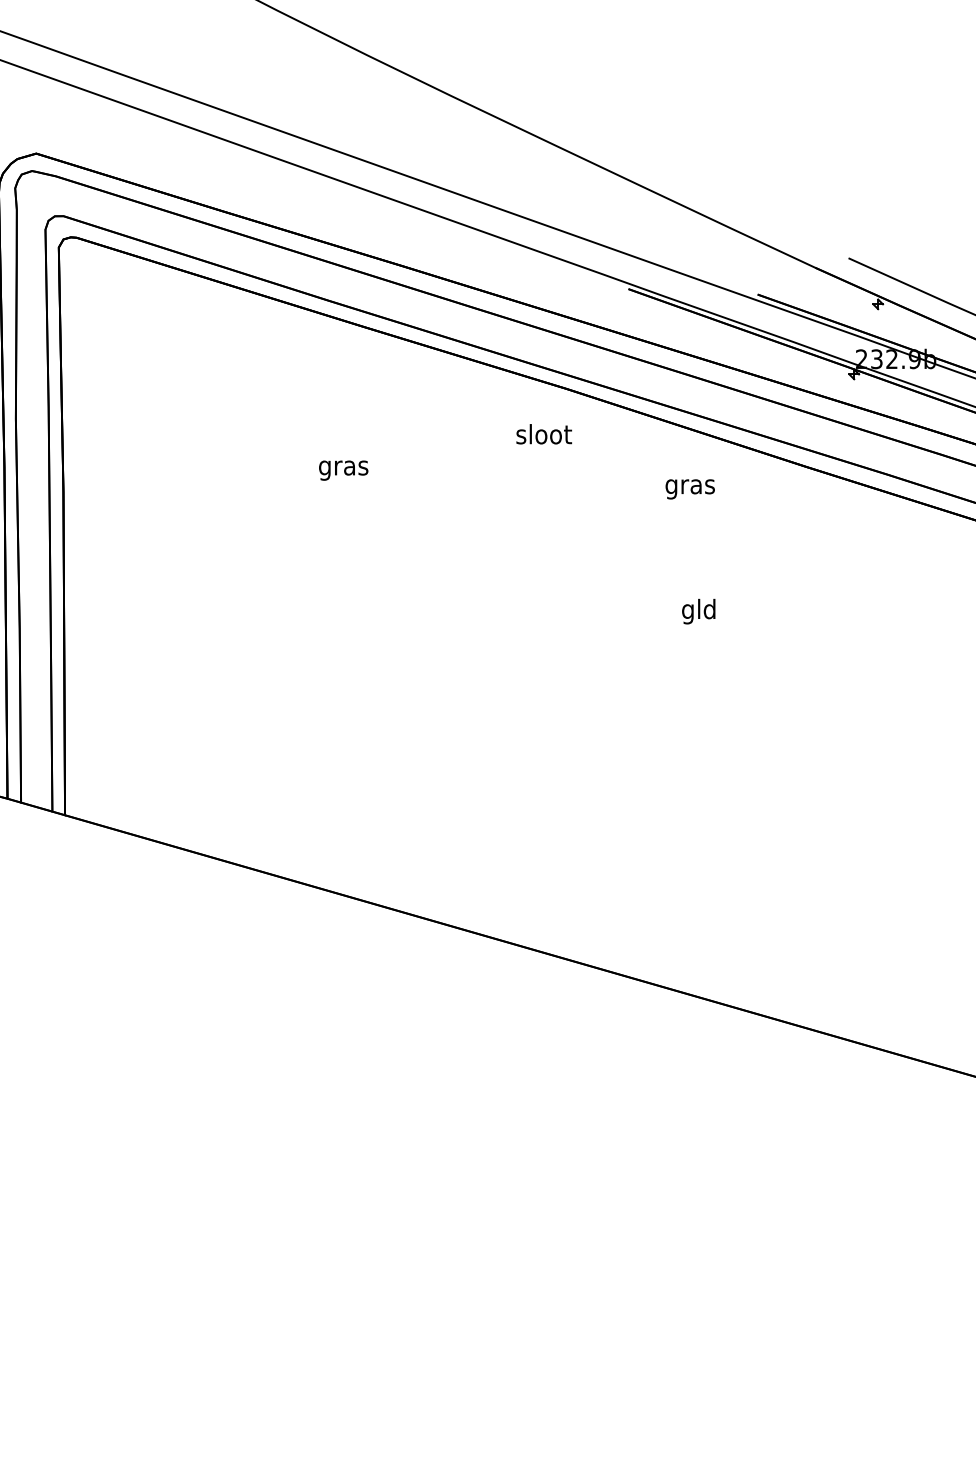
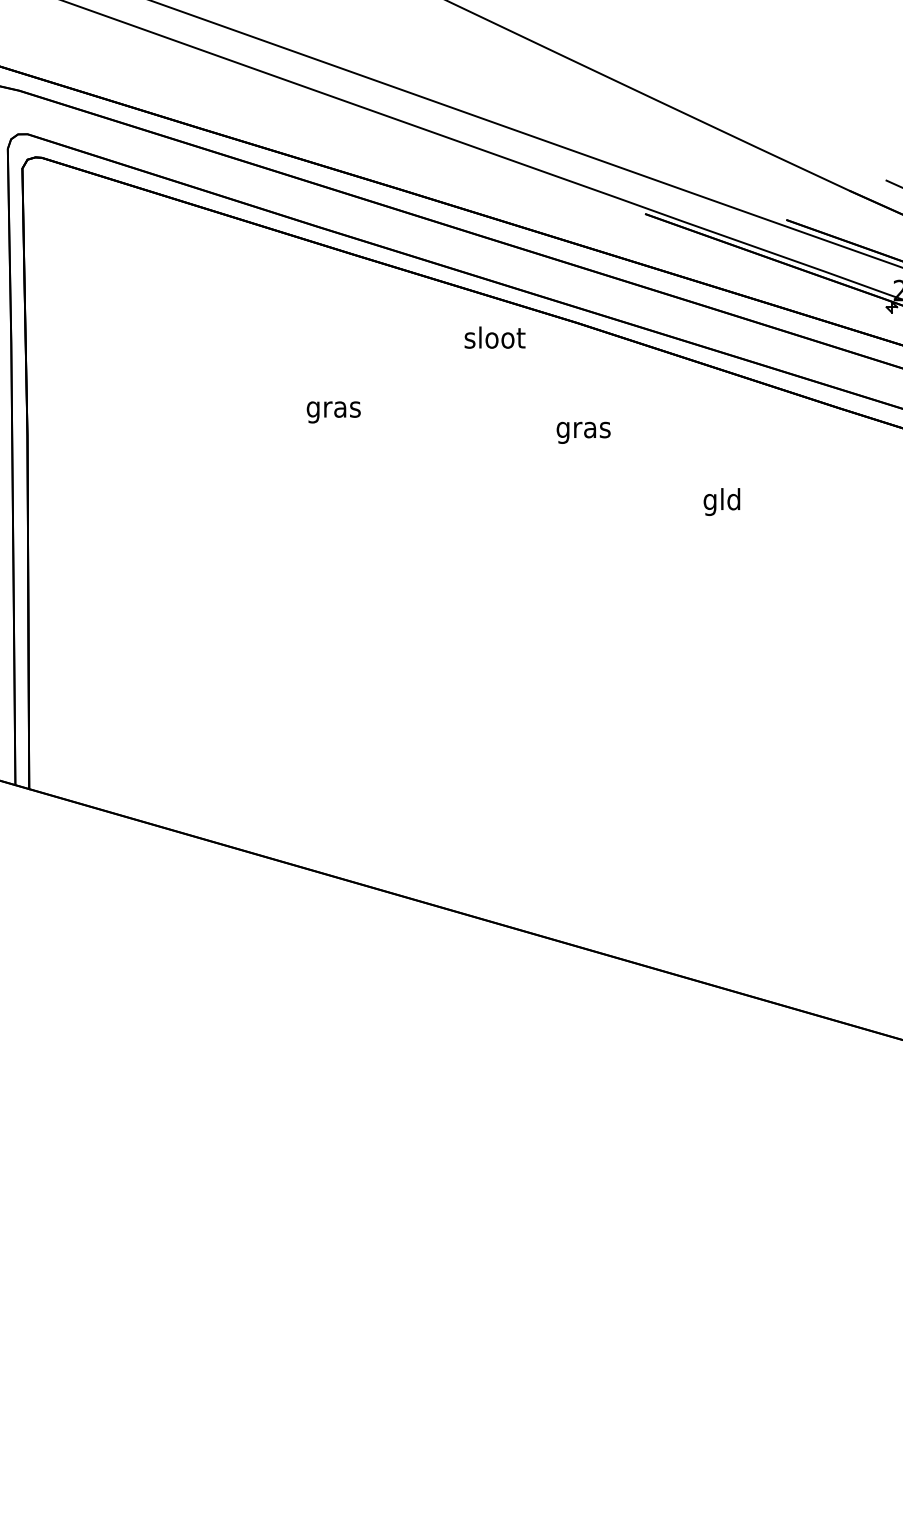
text: (543, 434) -> (494, 337), moved
text: (689, 489) -> (582, 433), moved
text: (698, 611) -> (721, 501), moved

